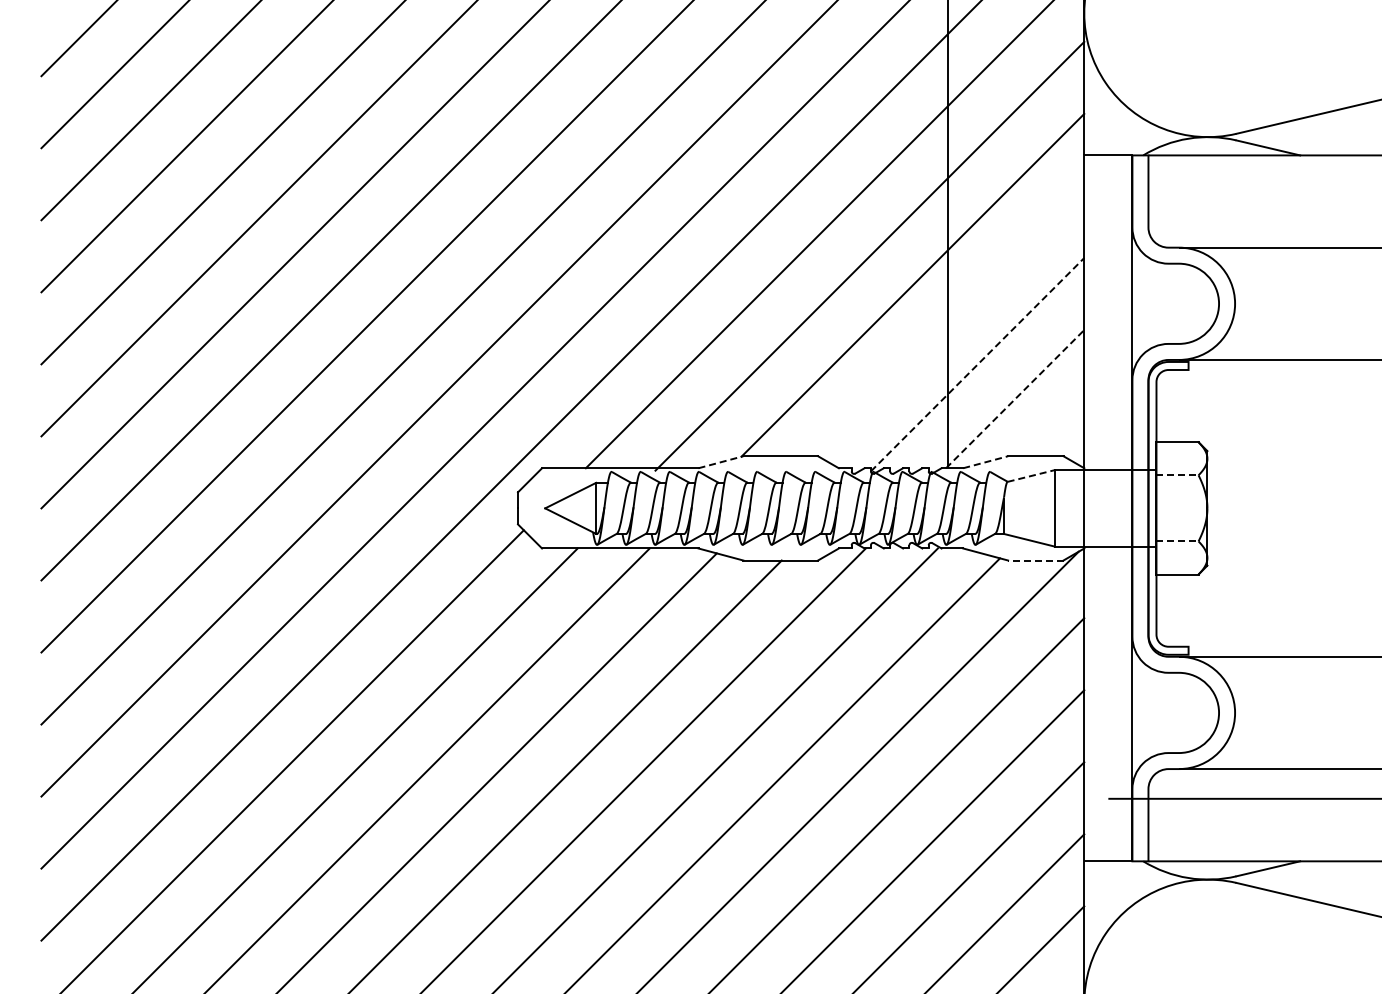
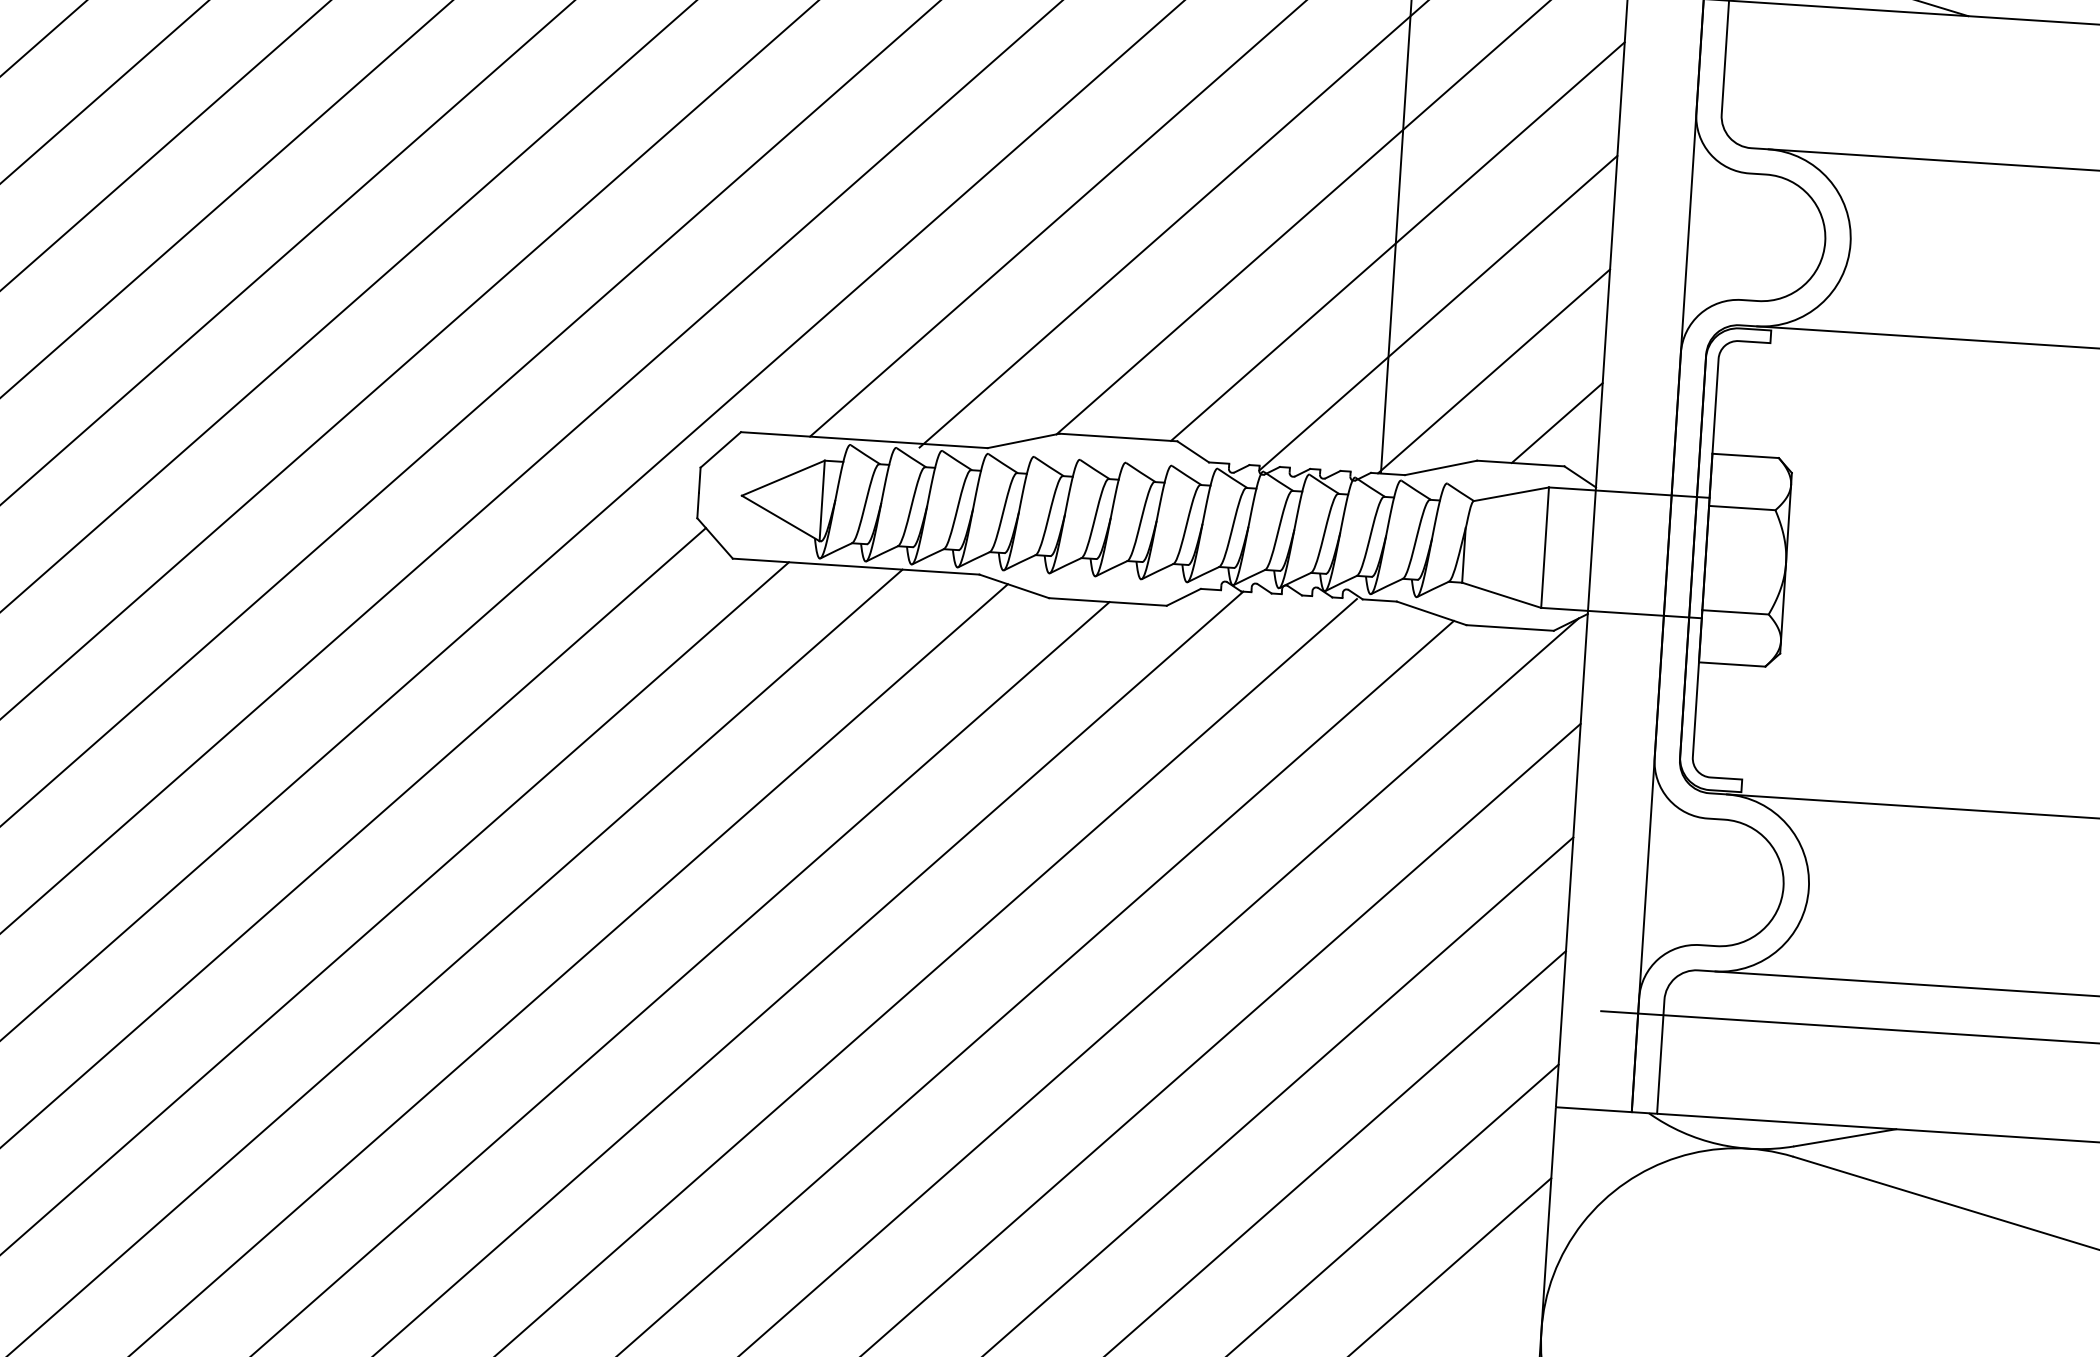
line: (949, 320) -> (1398, 240), added
line: (977, 364) -> (1438, 312), dashed -> solid
line: (1015, 399) -> (1494, 372), dashed -> solid
line: (1057, 429) -> (1557, 423), added
line: (721, 462) -> (1024, 441), dashed -> solid
line: (986, 462) -> (1442, 468), dashed -> solid
line: (1031, 475) -> (1511, 493), dashed -> solid
line: (1178, 475) -> (1743, 508), dashed -> solid
line: (1178, 541) -> (1737, 612), dashed -> solid
line: (1035, 560) -> (1509, 627), dashed -> solid

